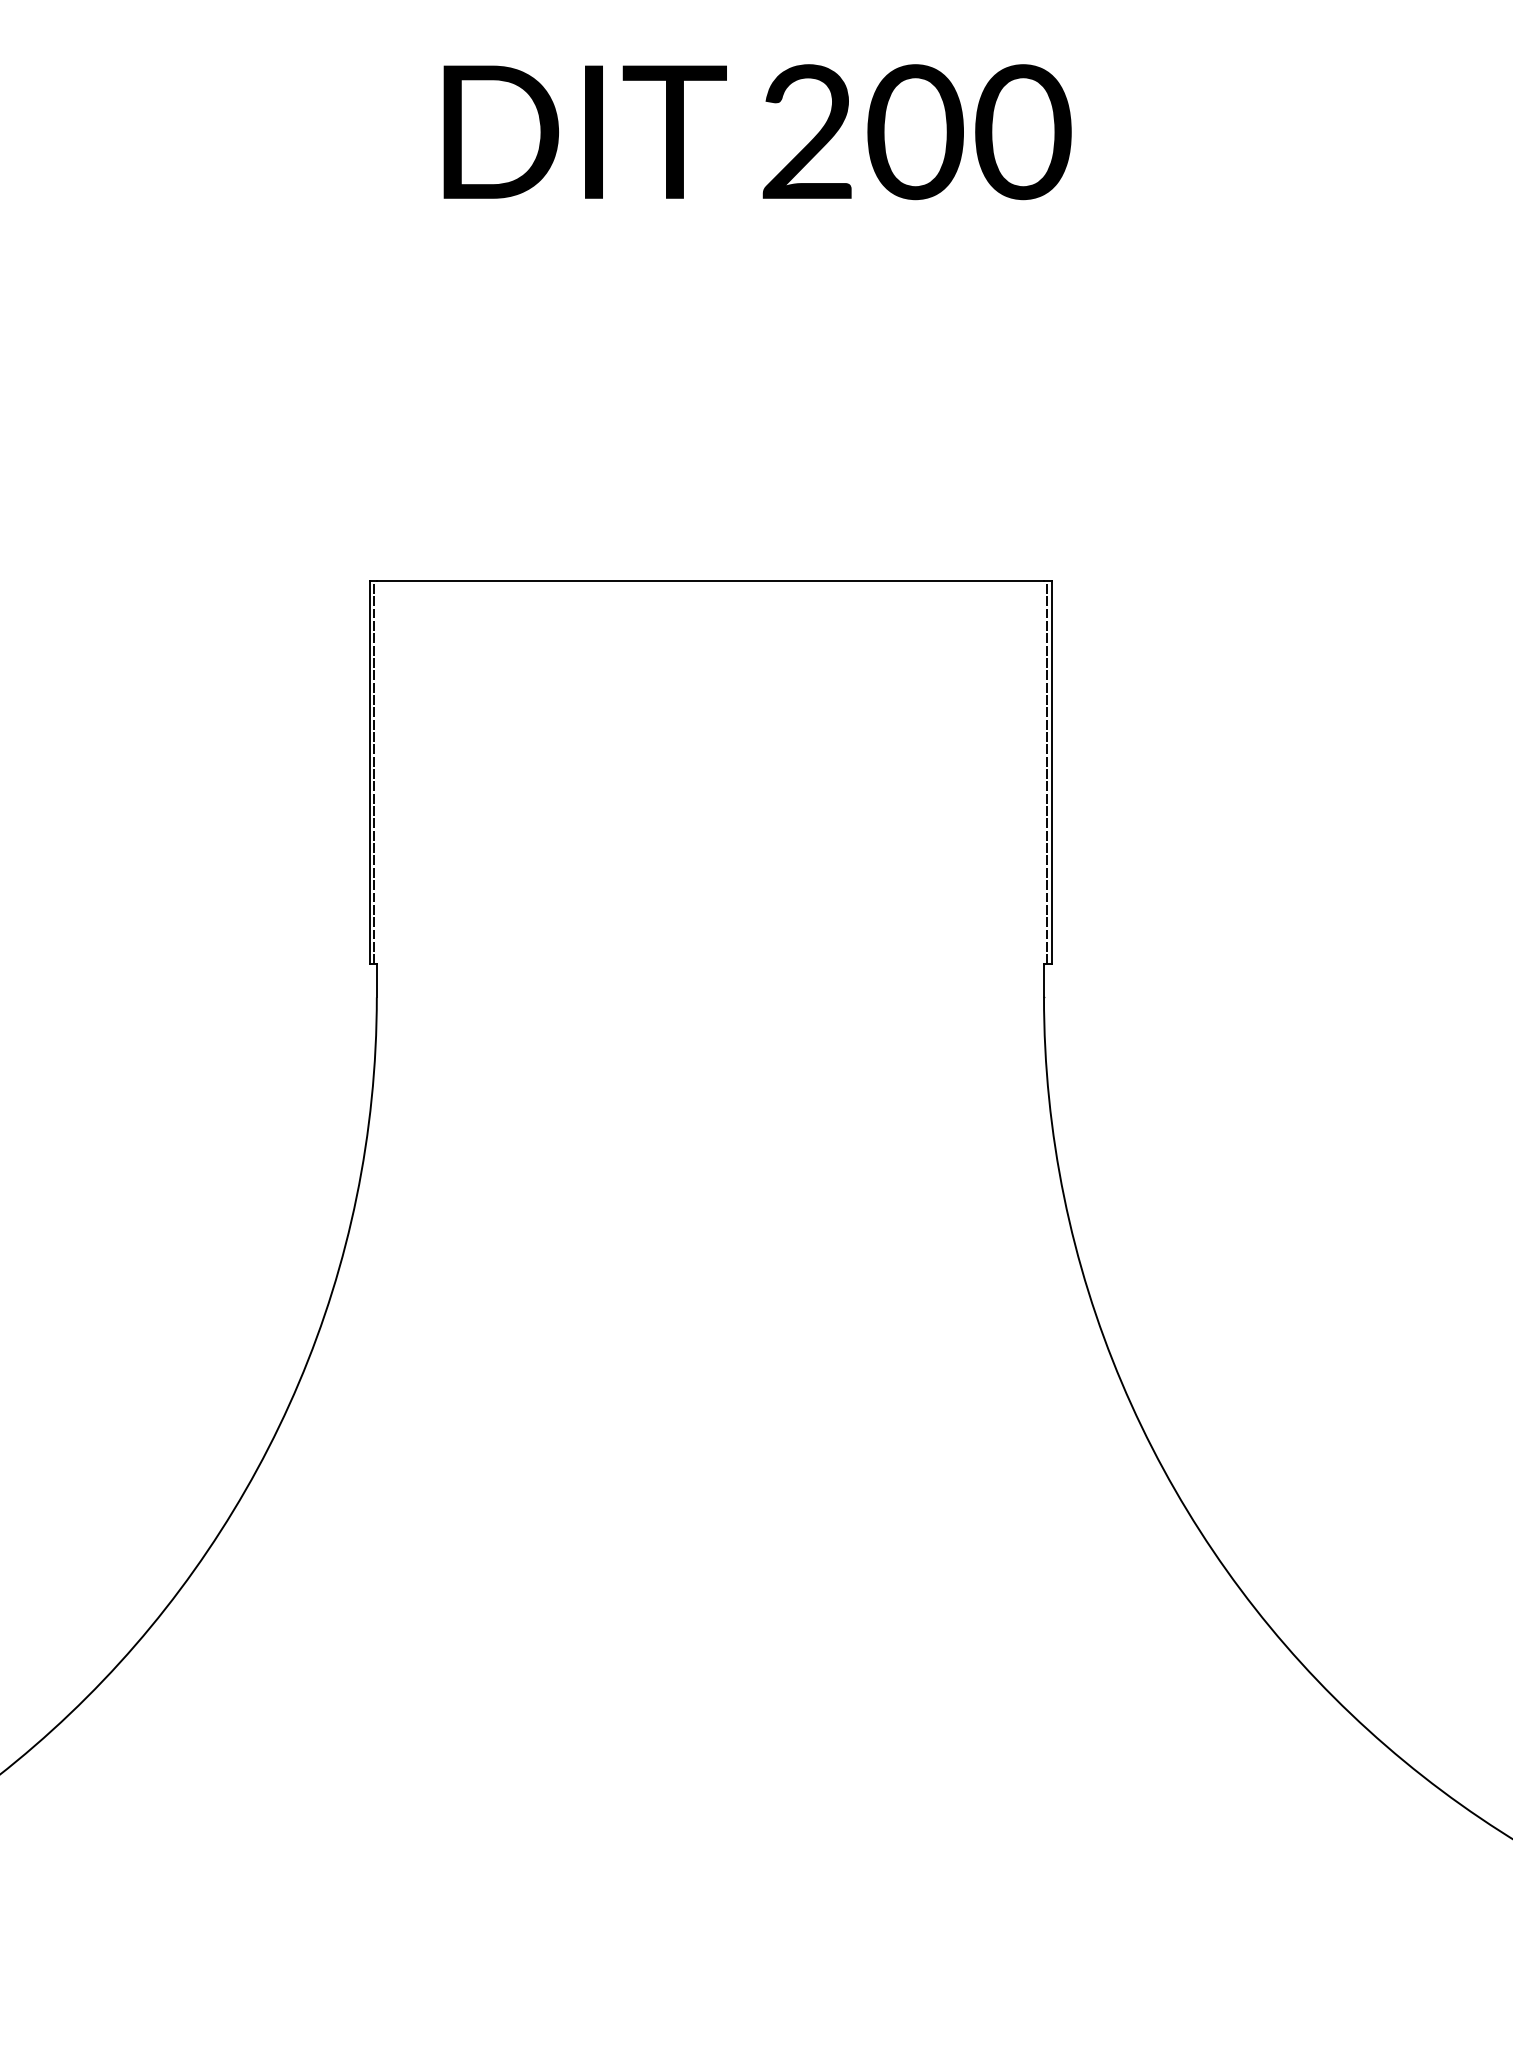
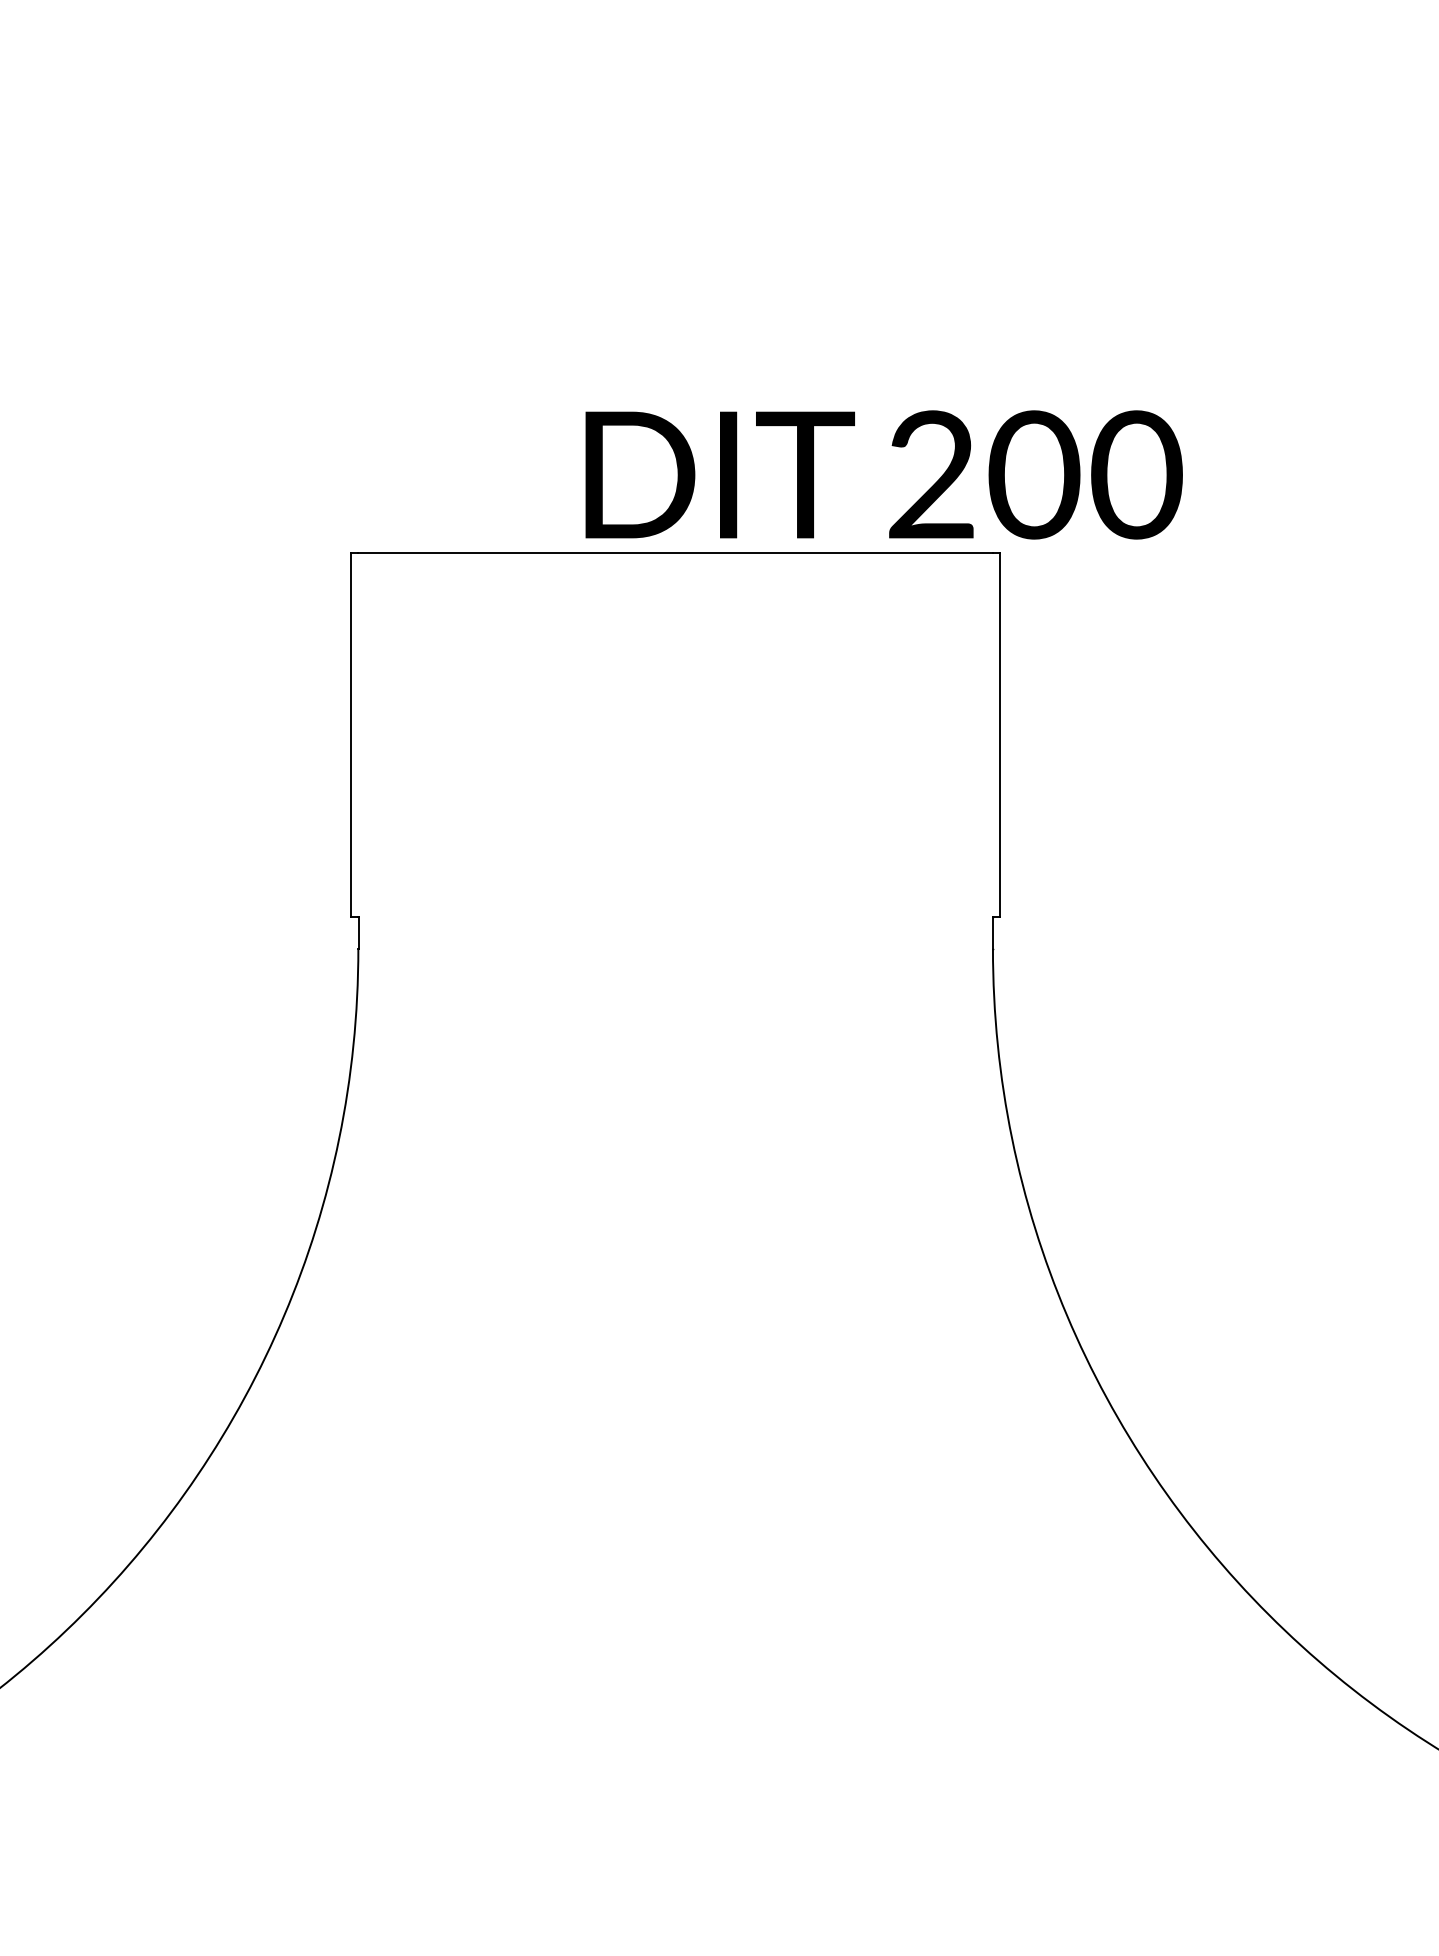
text: (757, 132) -> (884, 475), moved
line: (373, 772) -> (355, 734), removed
line: (1047, 772) -> (996, 734), removed

